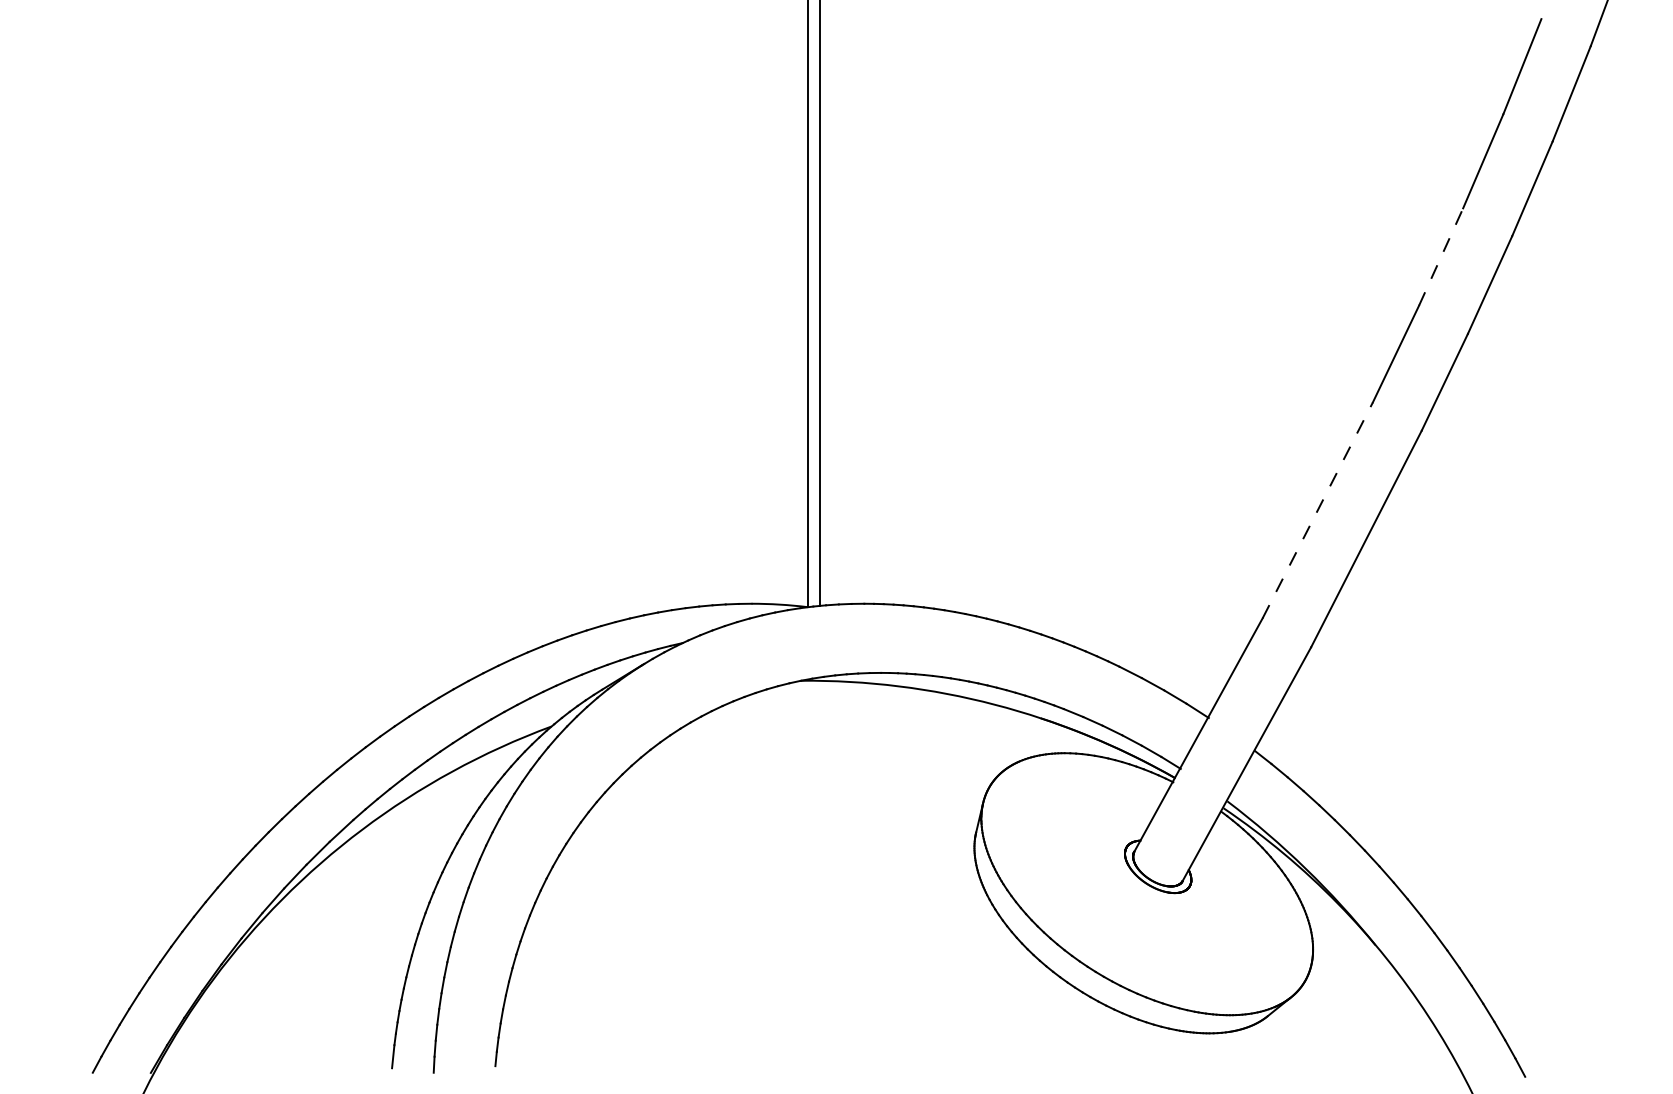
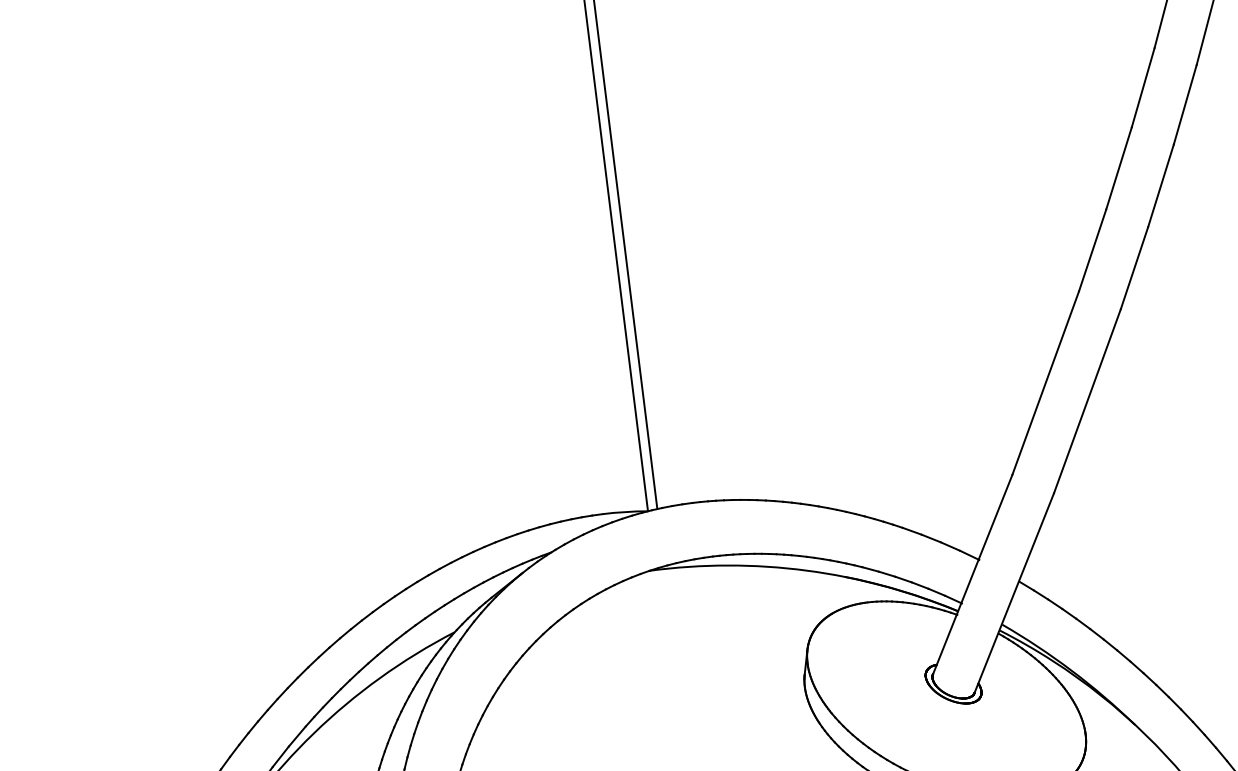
line: (1441, 256) -> (1119, 167), dashed -> solid
line: (1318, 509) -> (1046, 382), dashed -> solid

